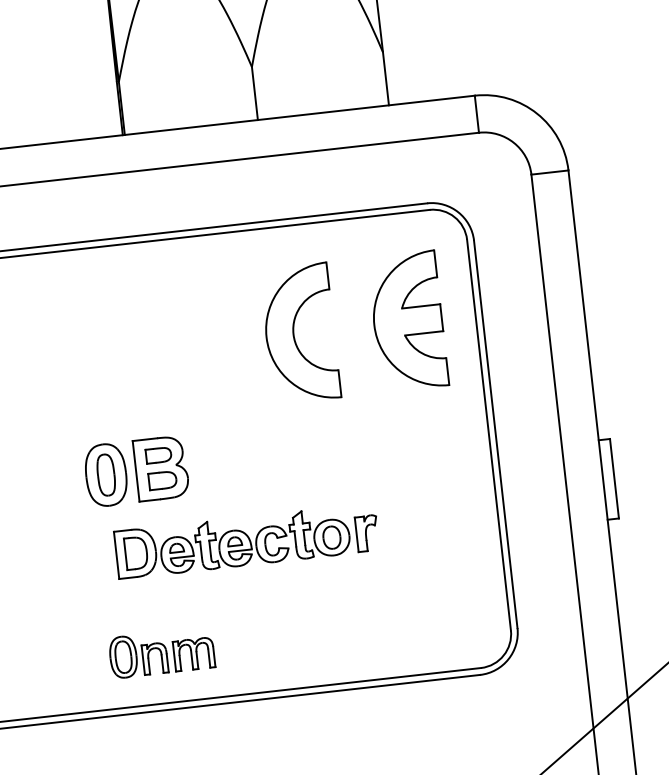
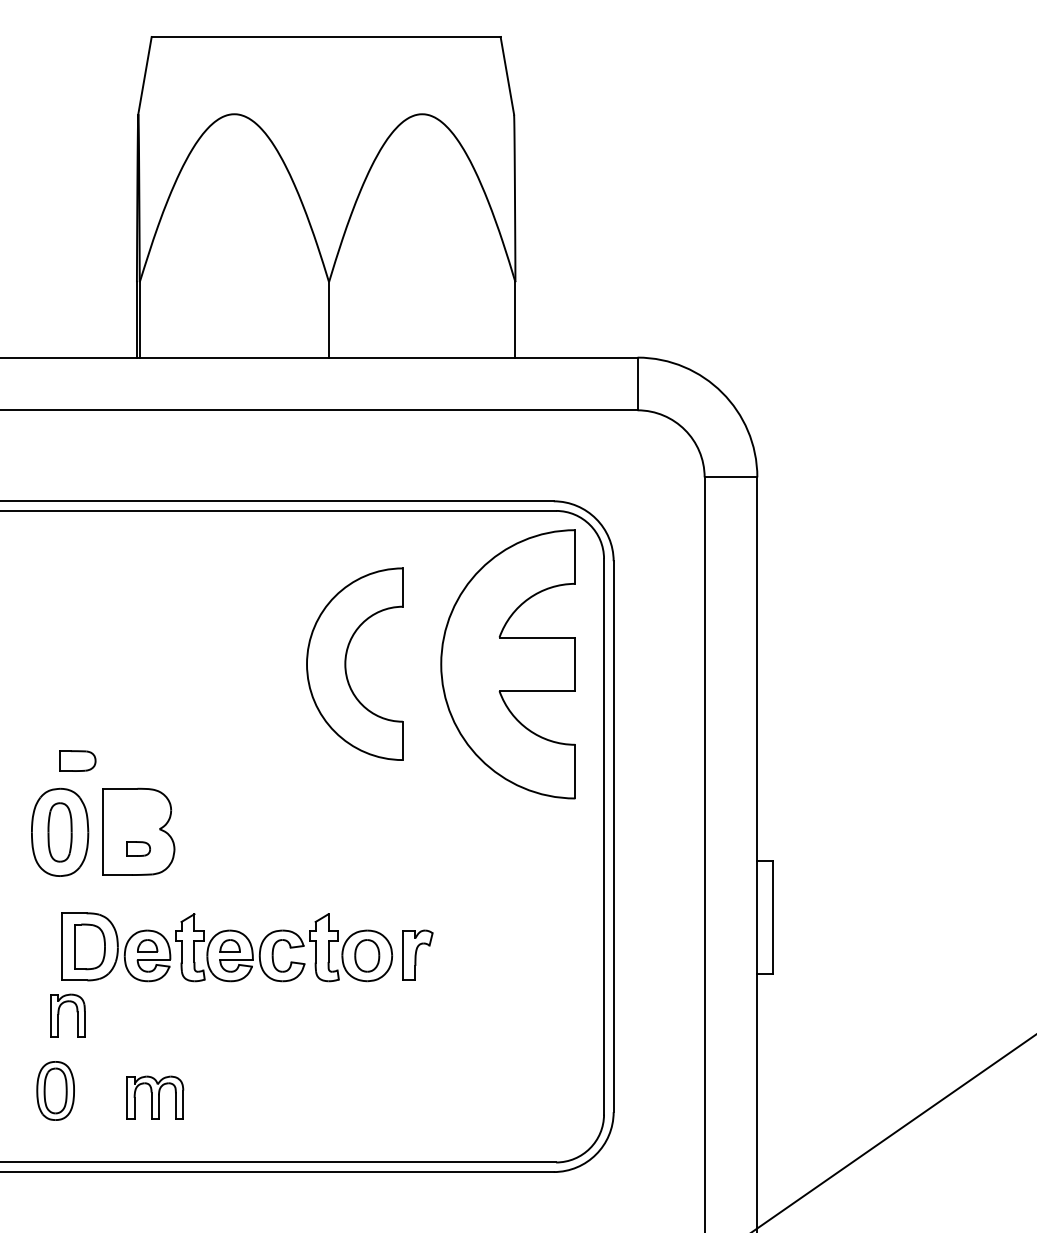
part: (407, 321) -> (507, 663), size x1.4
part: (158, 455) -> (77, 760), moved
part: (162, 480) -> (138, 848), size x0.6
part: (149, 658) -> (59, 1014), moved

